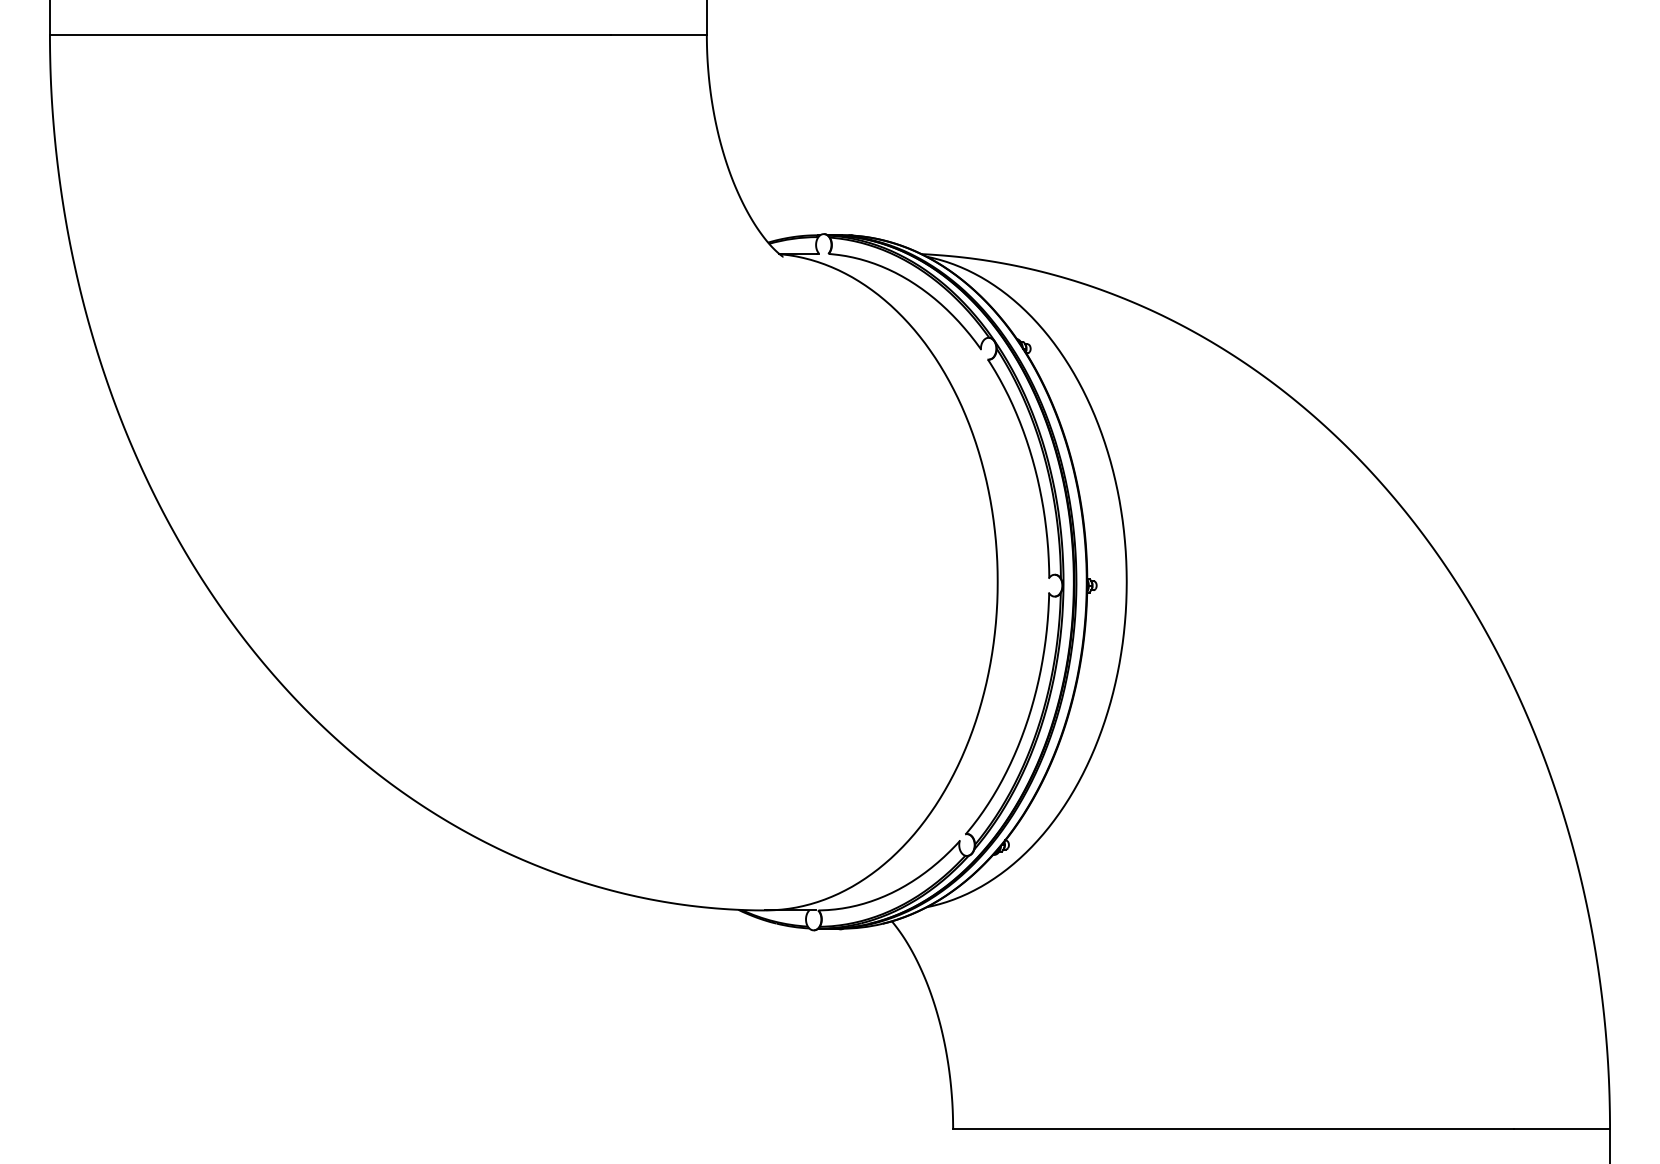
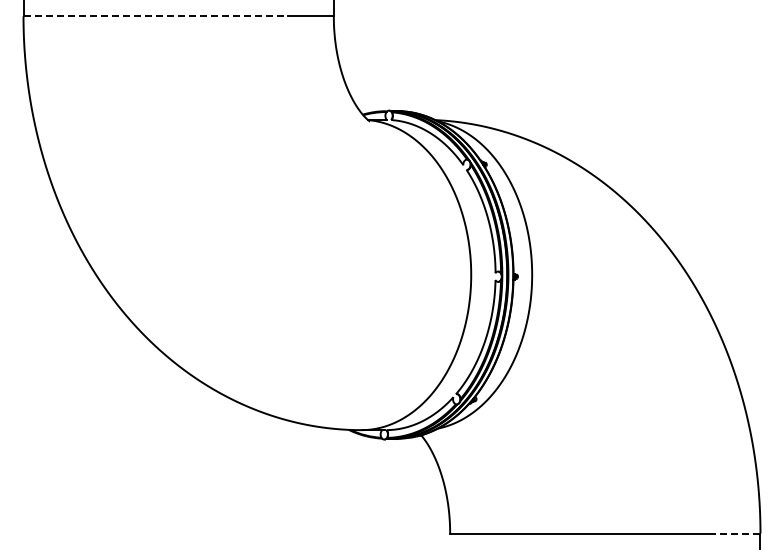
line: (331, 34) -> (156, 16), solid -> dashed
line: (1561, 1129) -> (737, 533), solid -> dashed

